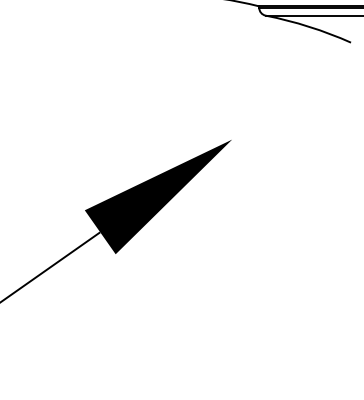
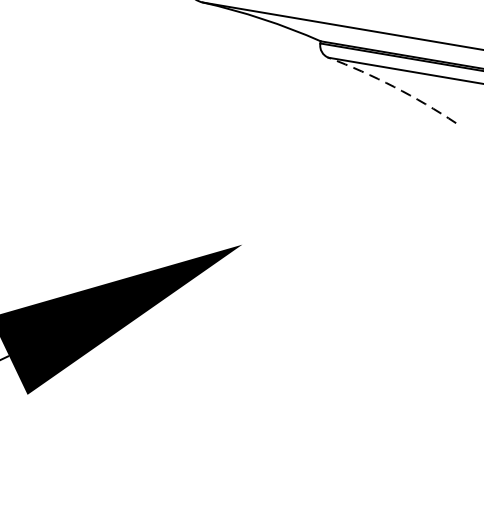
arc: (309, 26) -> (394, 86), solid -> dashed

